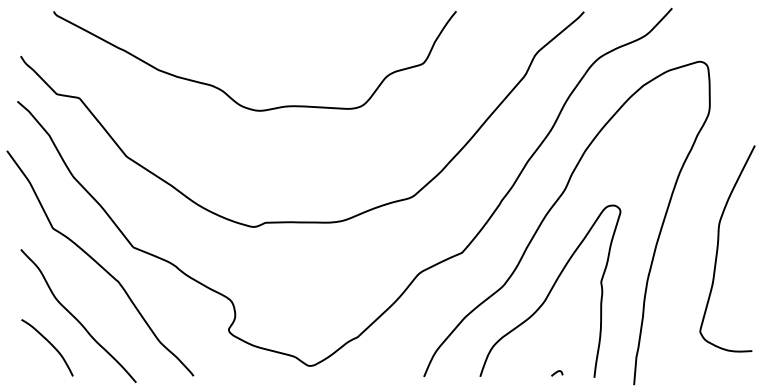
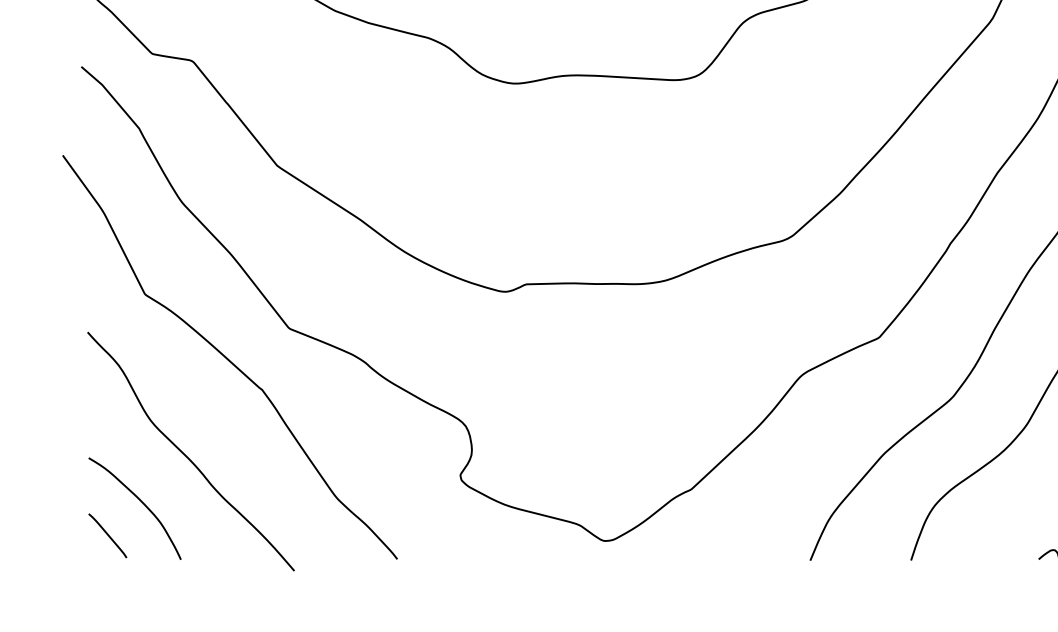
line: (32, 362) -> (108, 534), added

